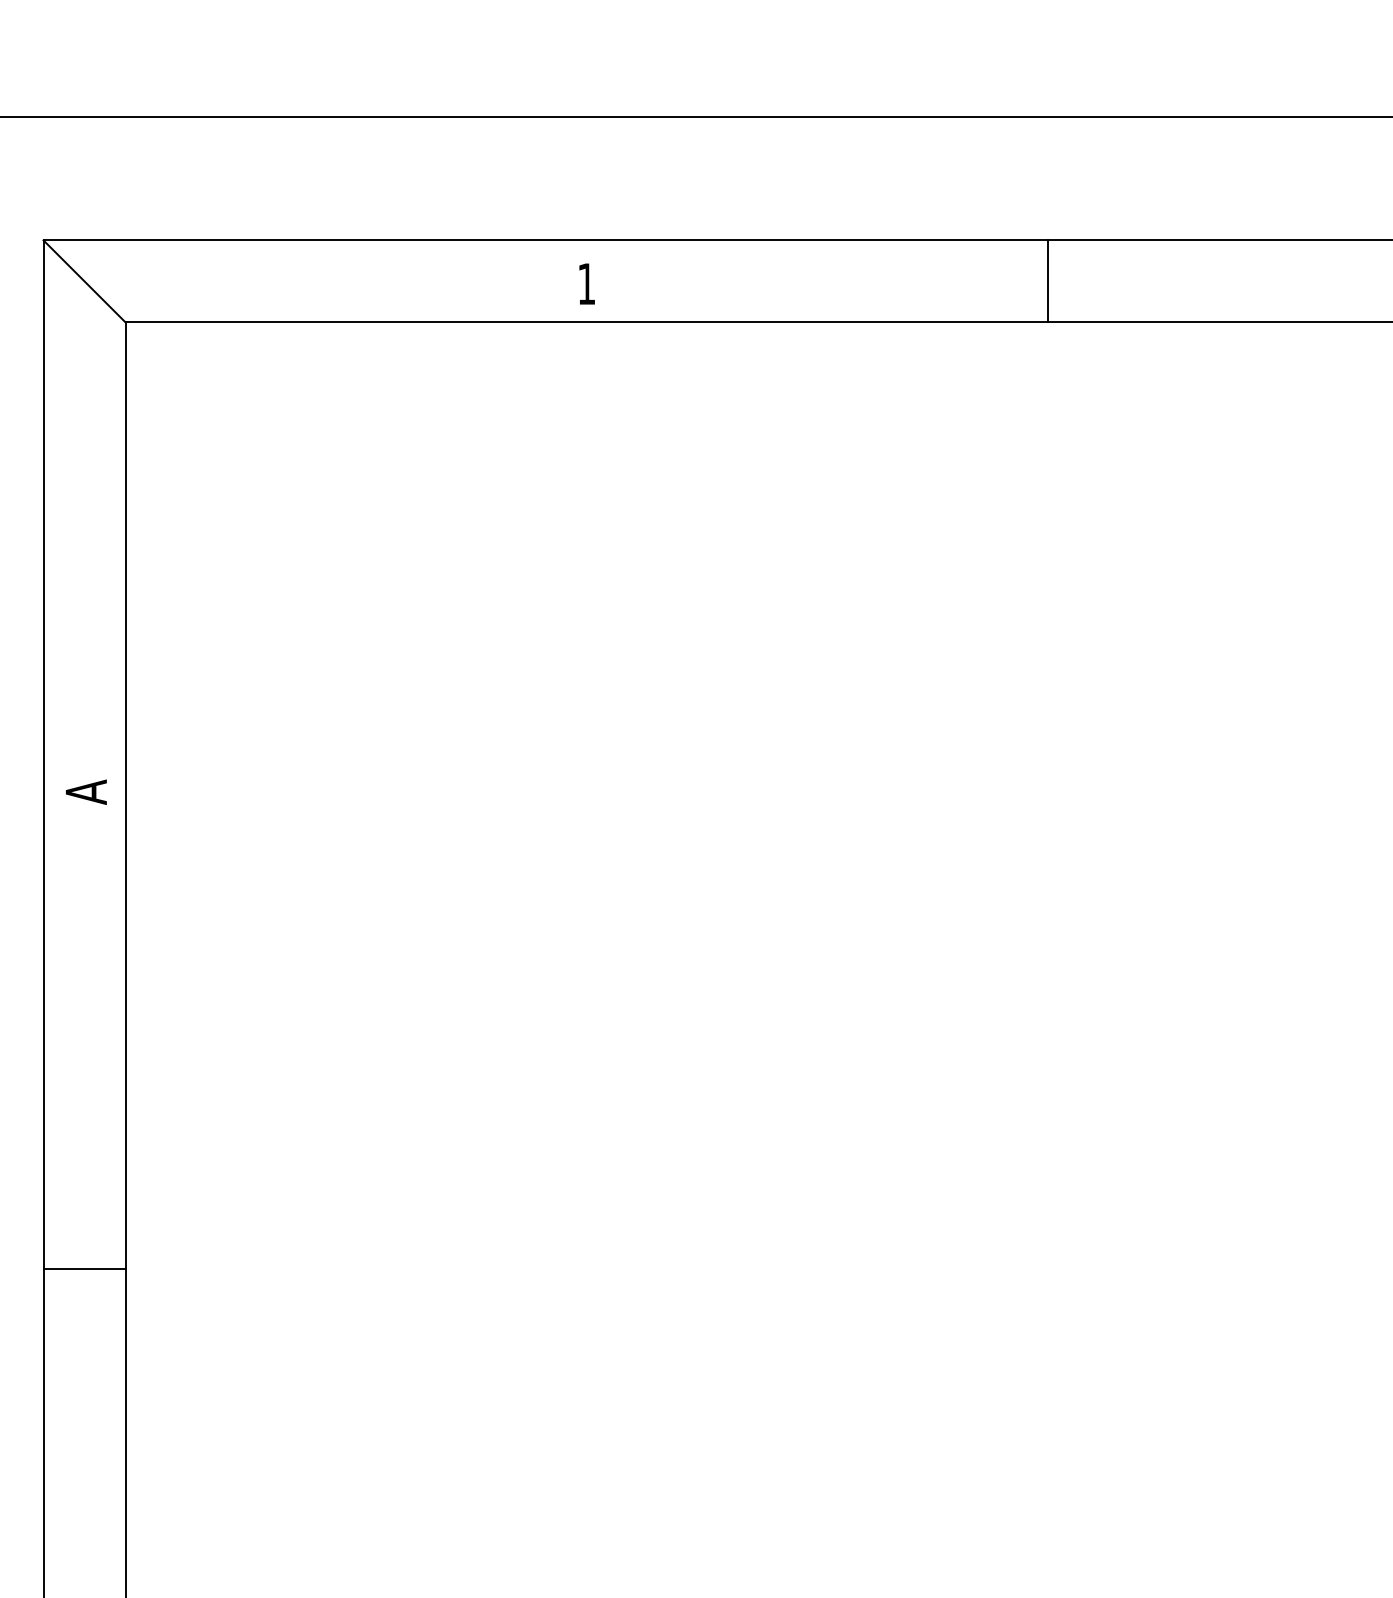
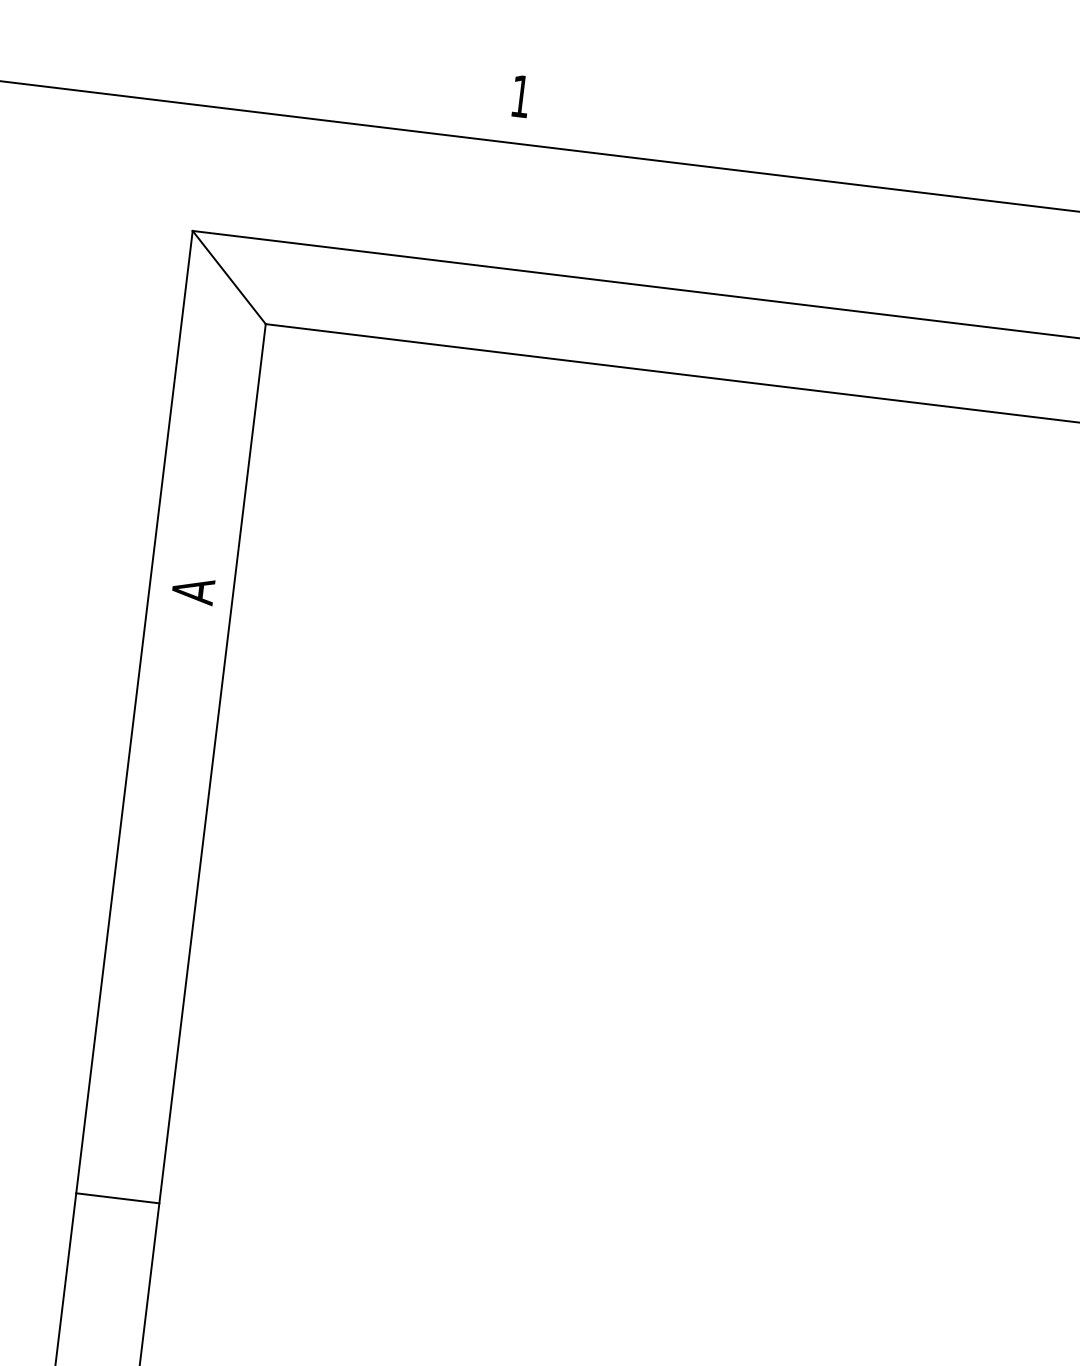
text: (586, 283) -> (520, 95), moved
text: (86, 791) -> (193, 590), moved
line: (84, 1268) -> (117, 1198), moved

